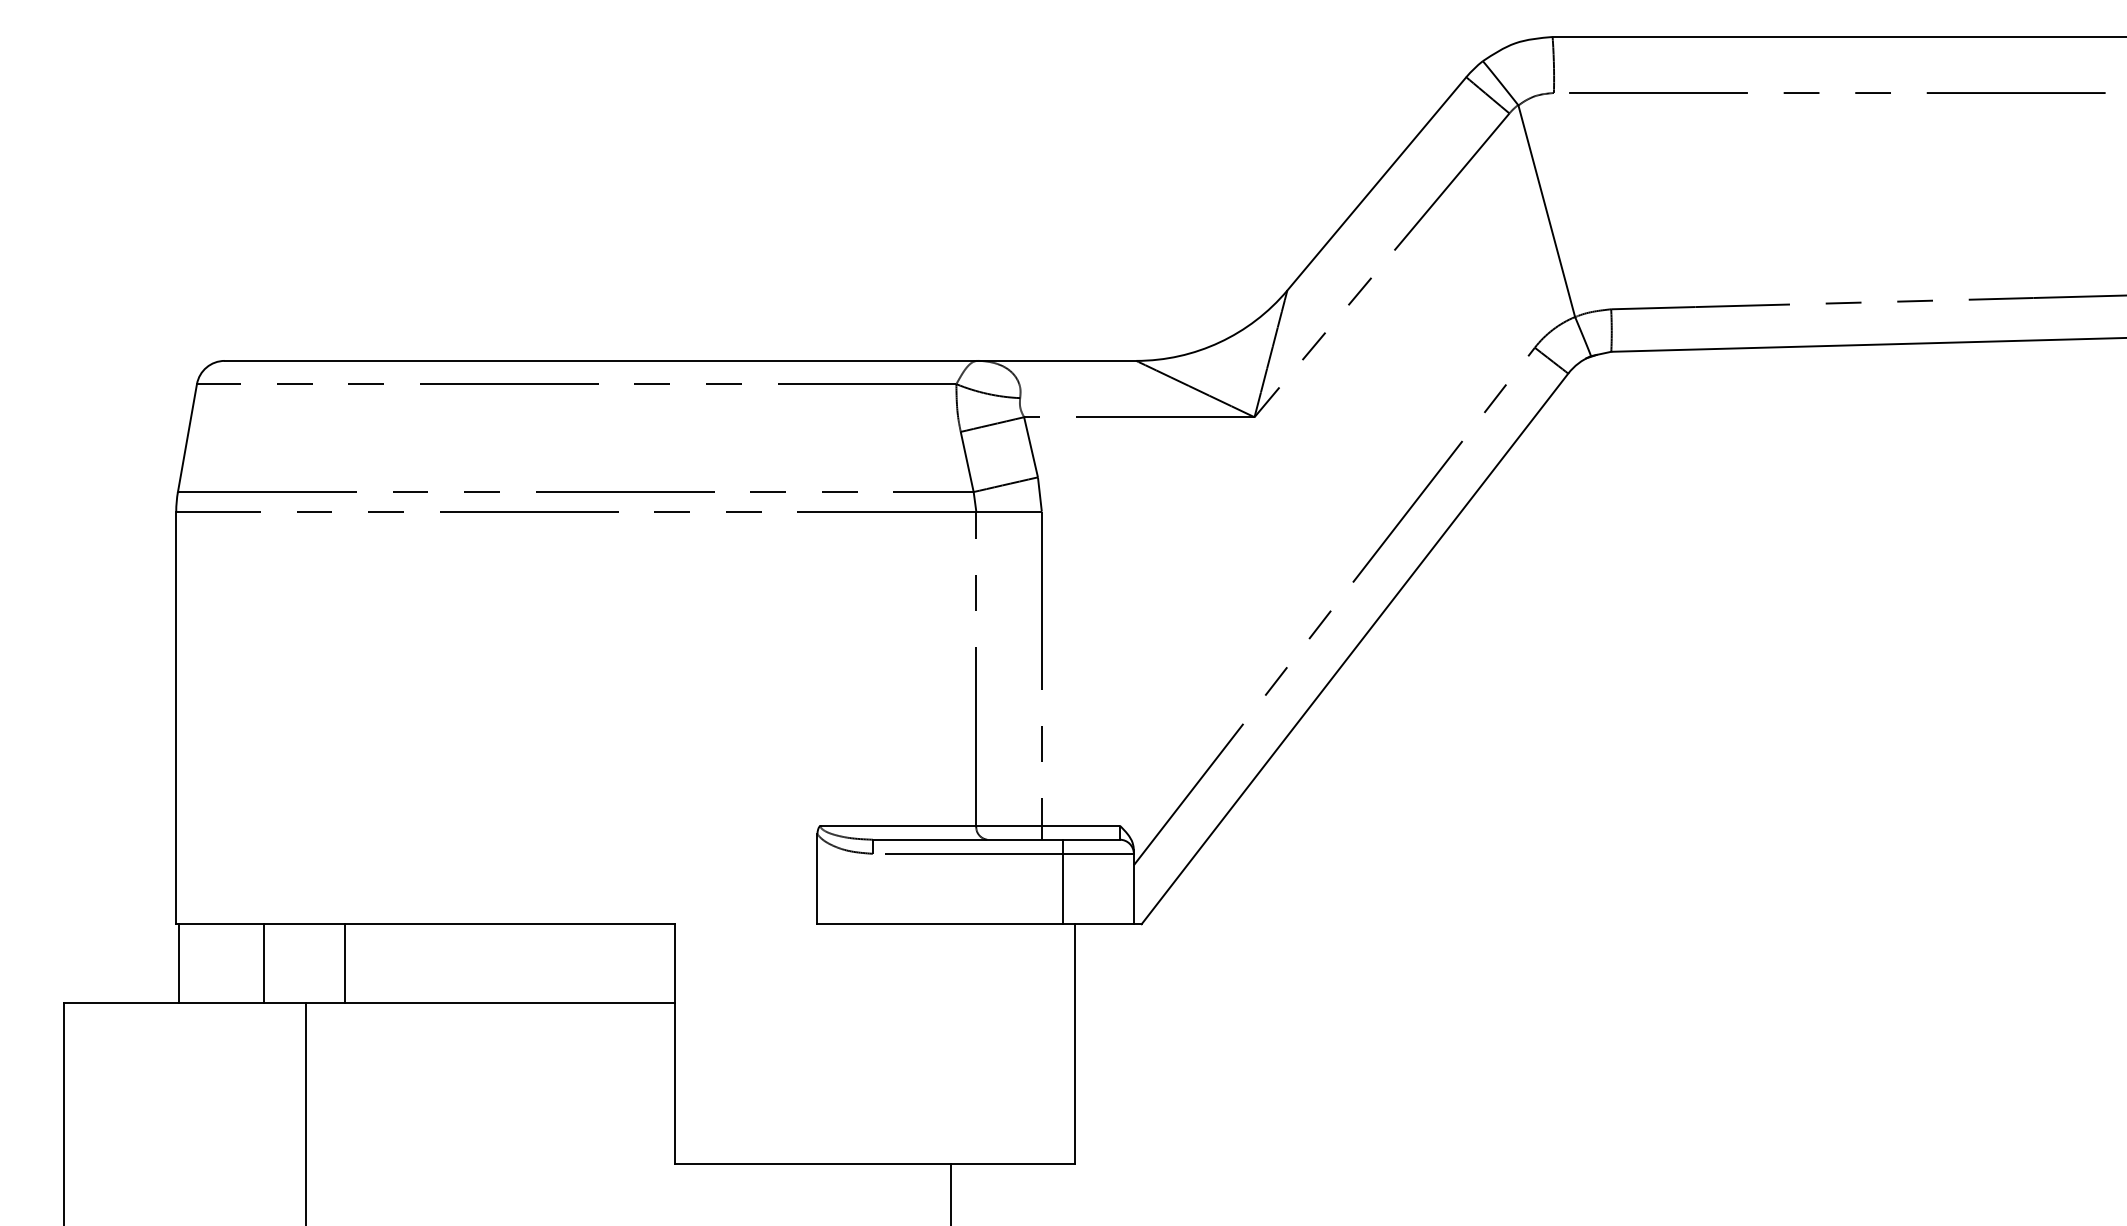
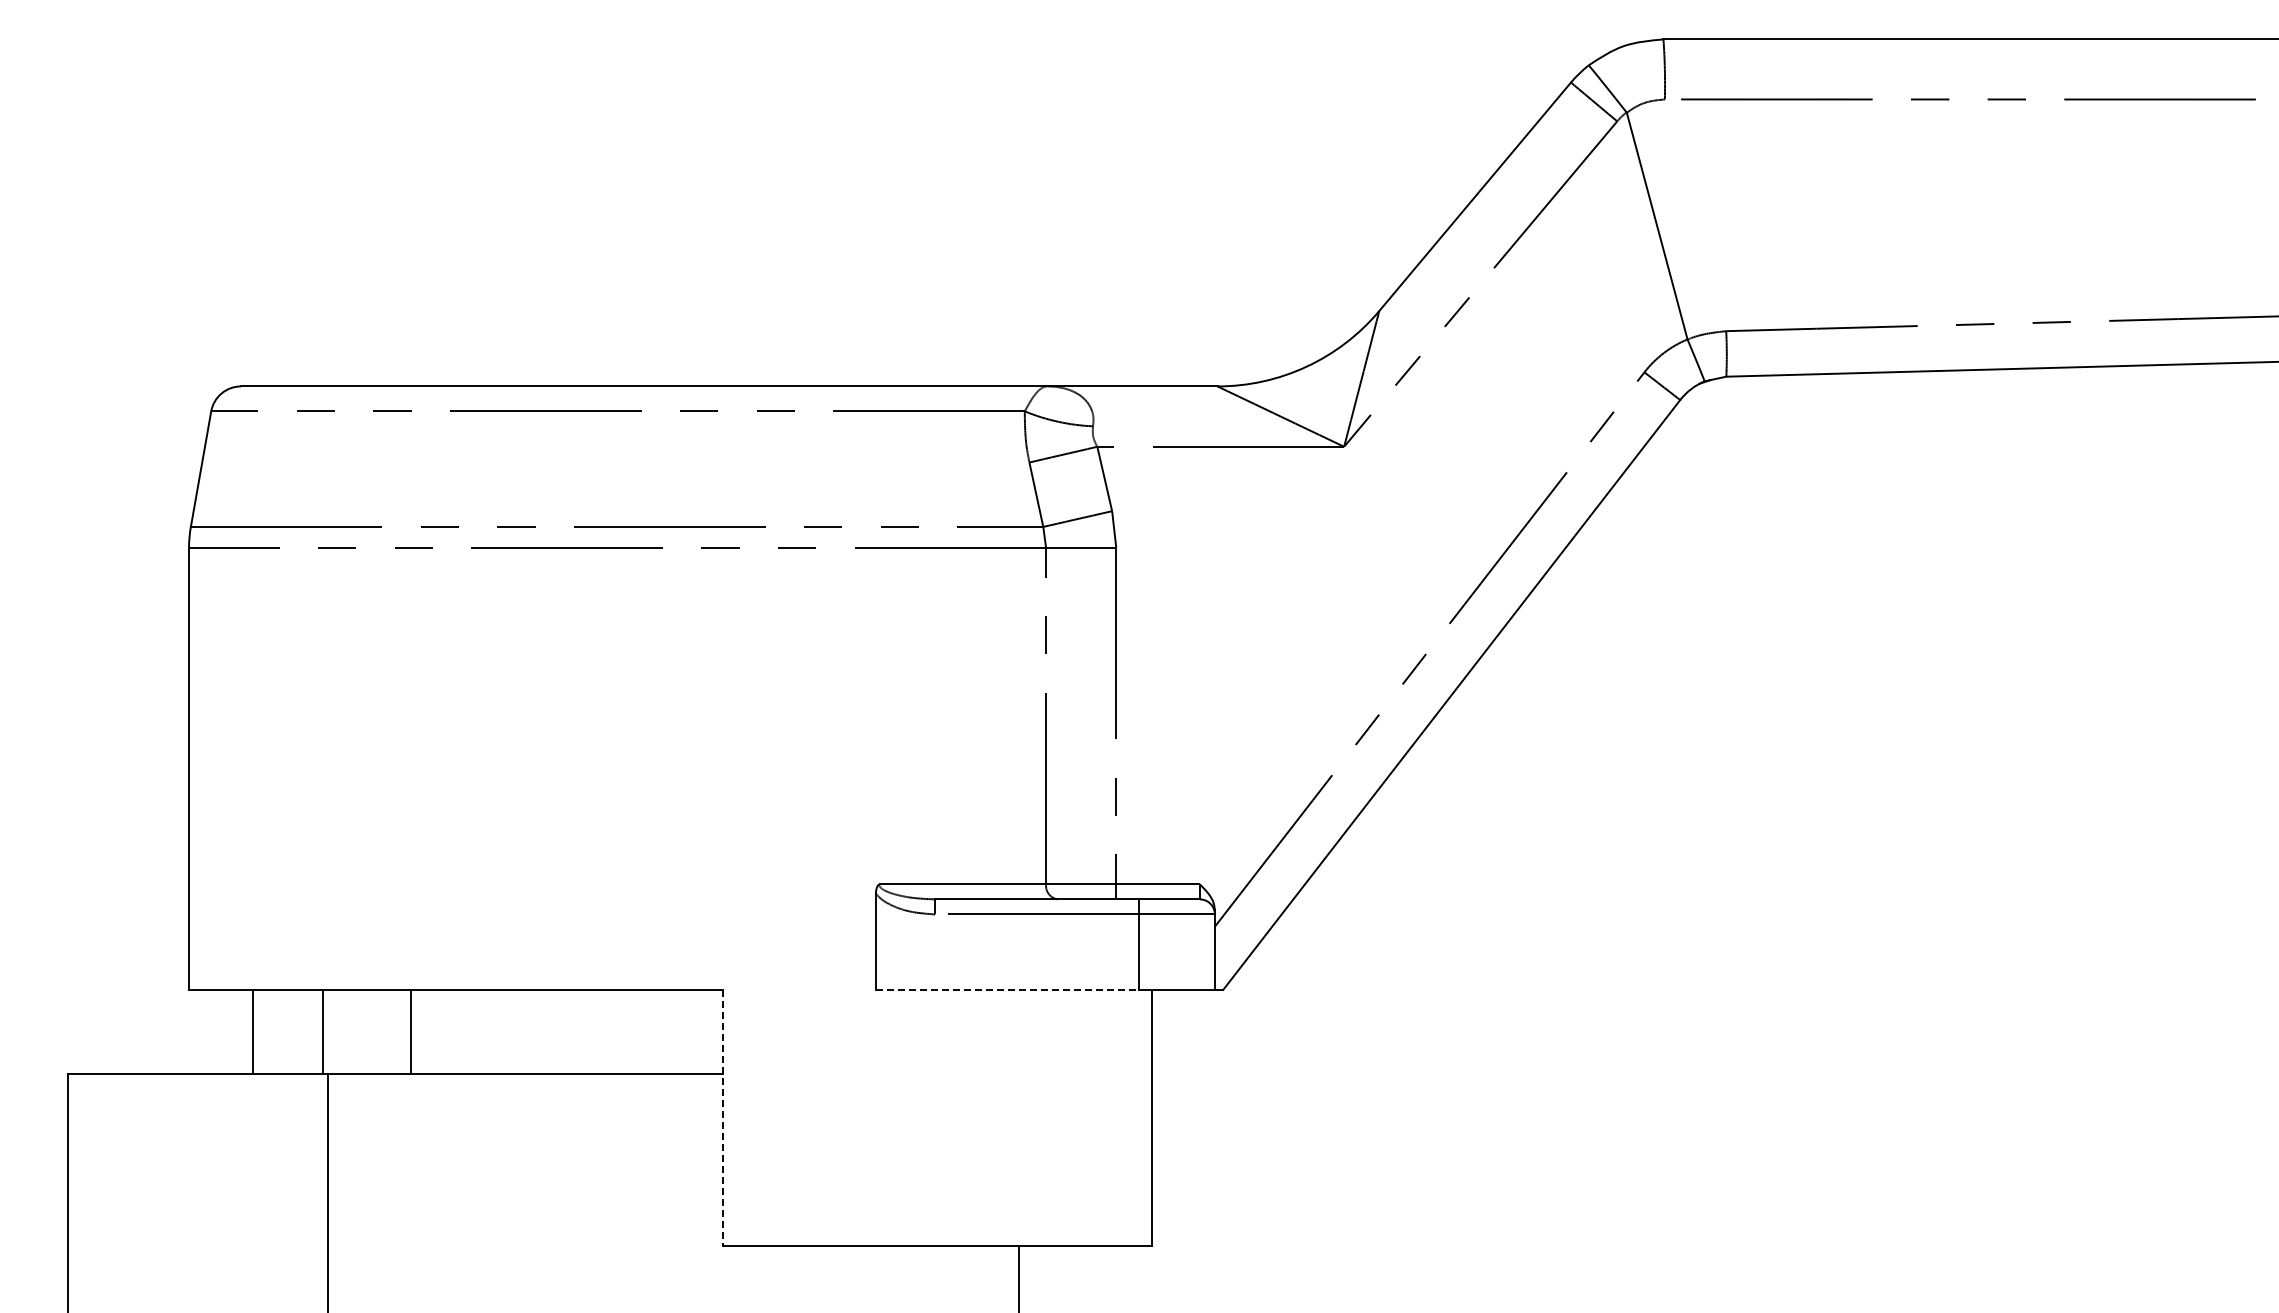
line: (940, 923) -> (1007, 989), solid -> dashed
line: (178, 963) -> (252, 1031), moved
line: (263, 963) -> (322, 1031), moved
line: (345, 963) -> (411, 1031), moved
line: (675, 1044) -> (723, 1118), solid -> dashed

